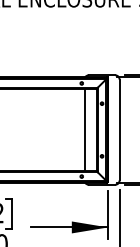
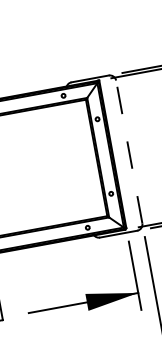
line: (84, 129) -> (79, 160), removed
line: (119, 129) -> (128, 151), solid -> dashed

